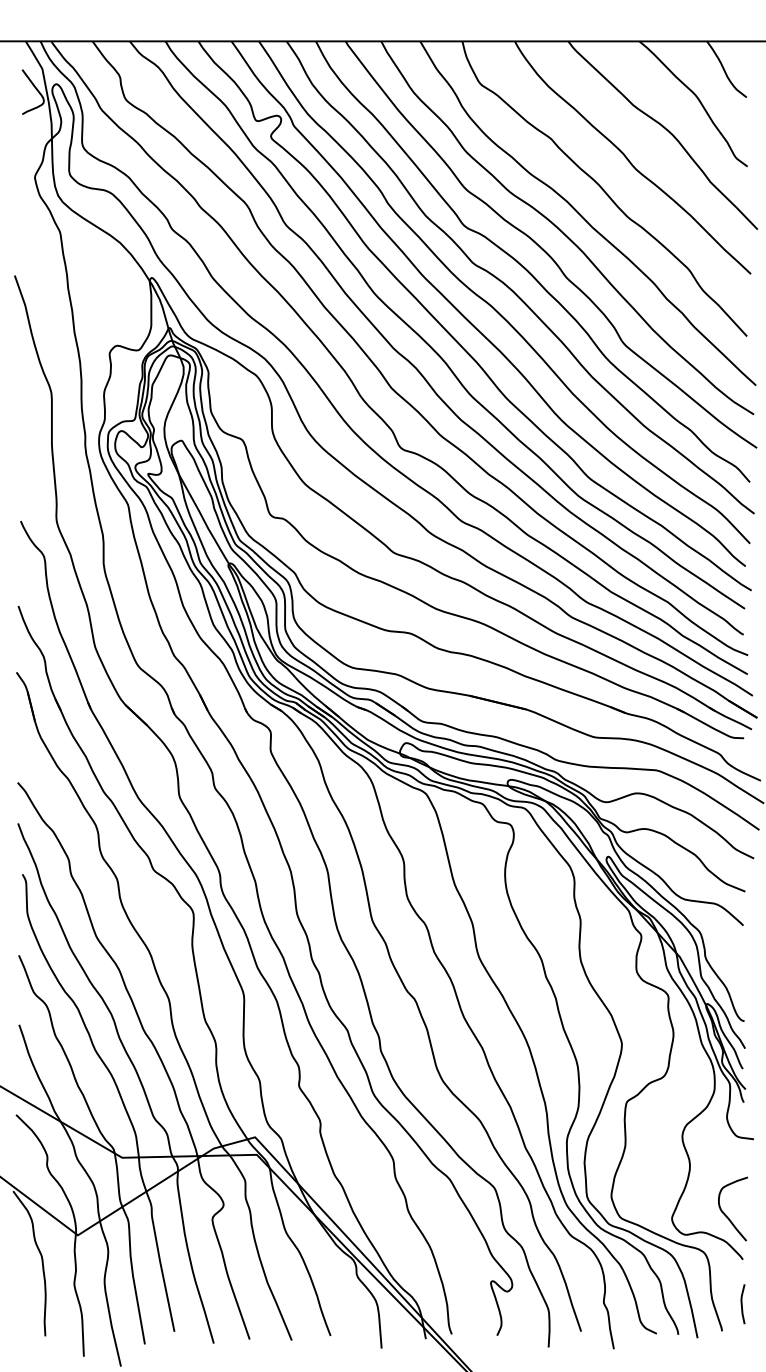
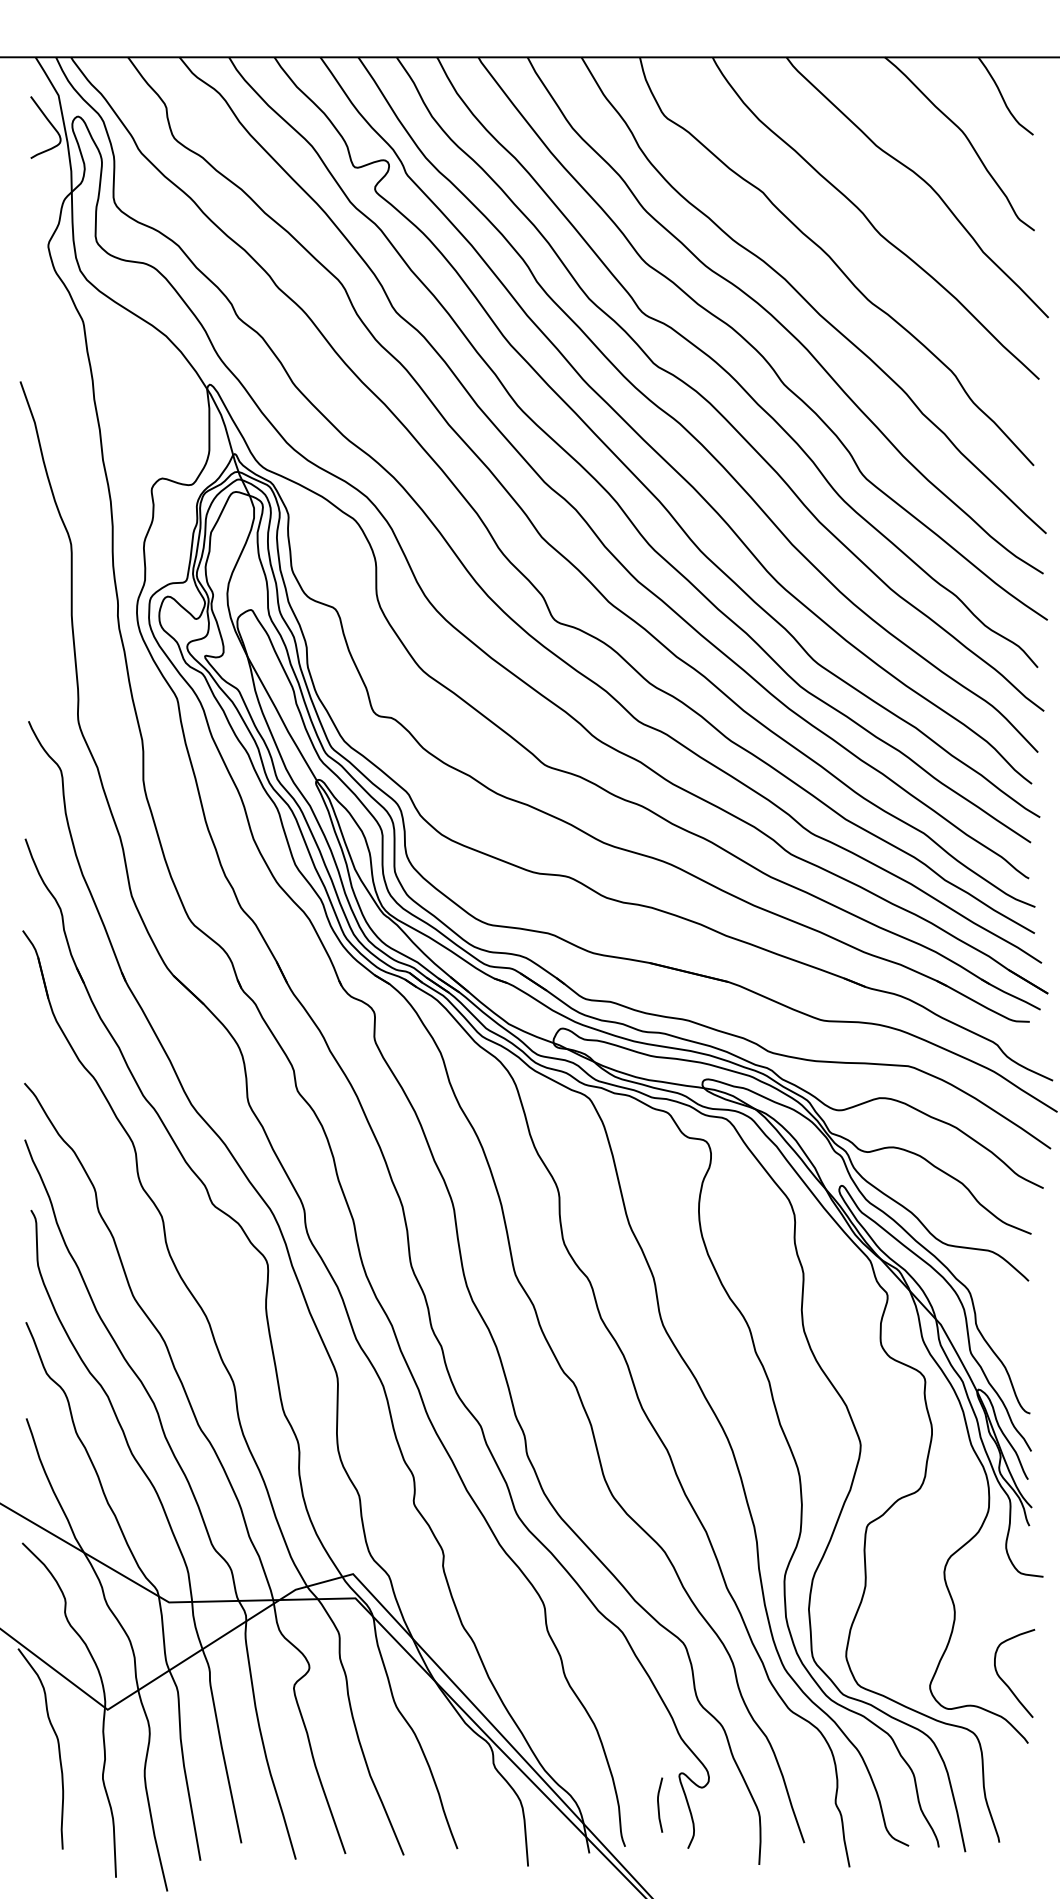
curve: (742, 1304) -> (659, 1805), moved

